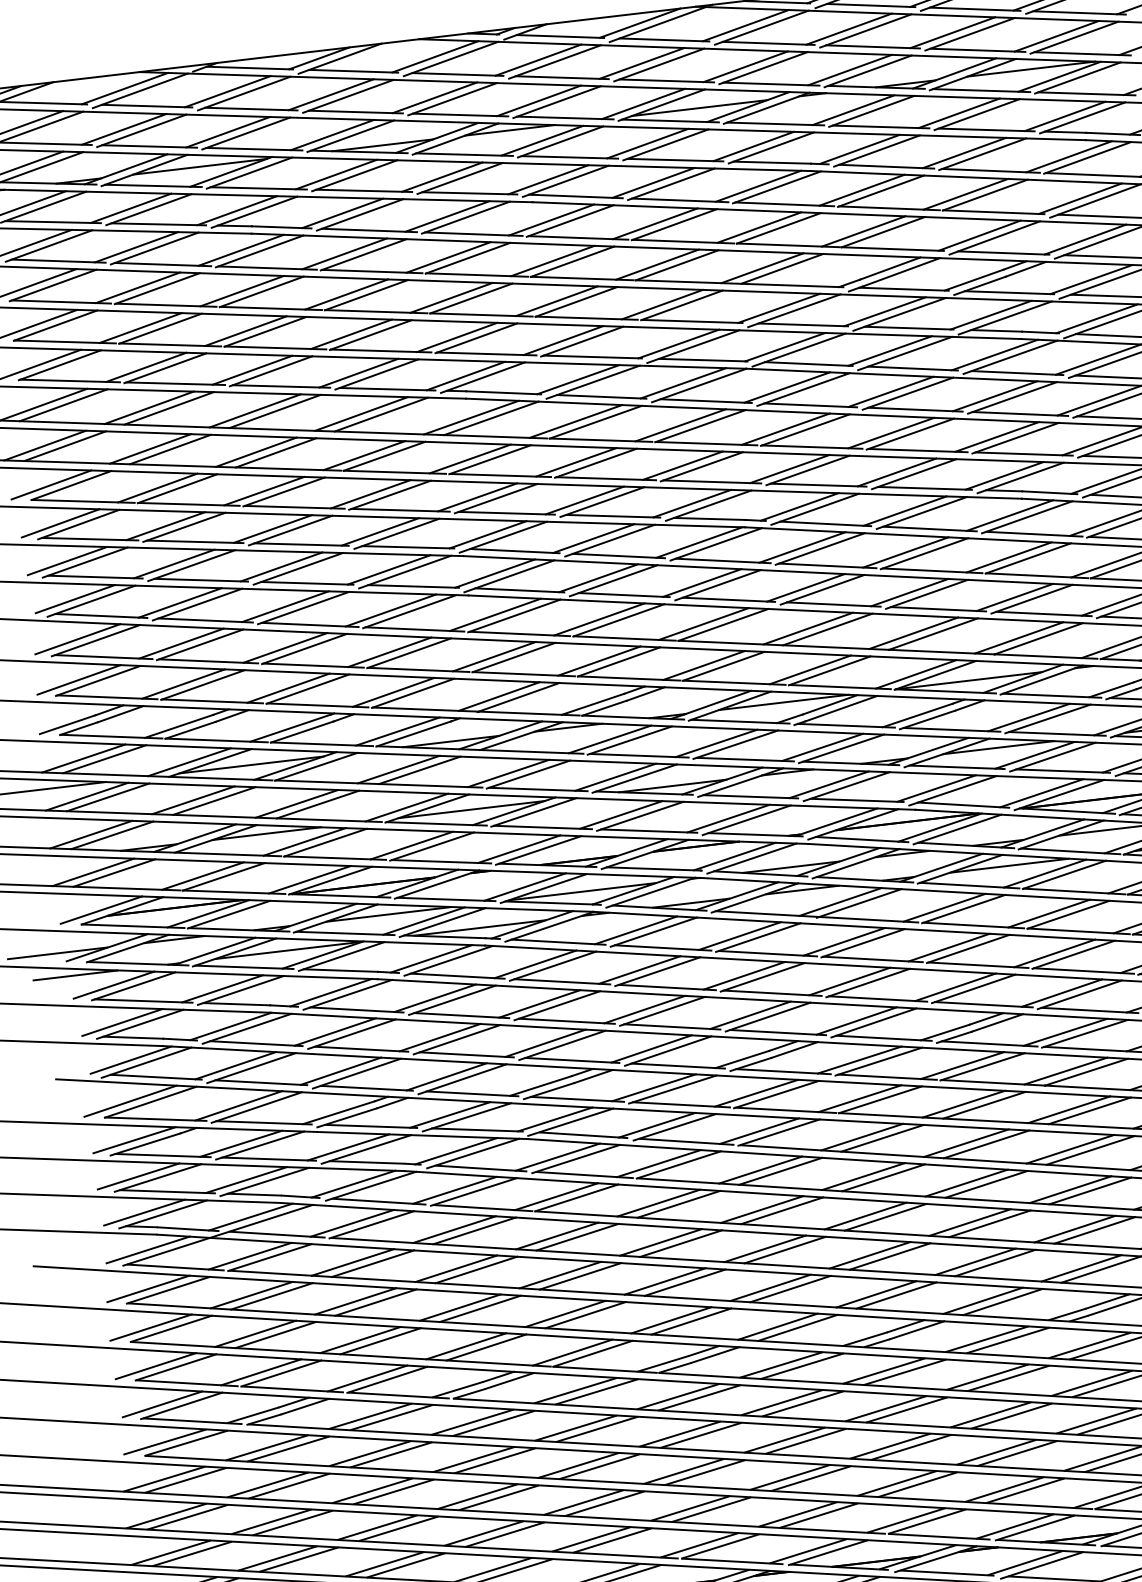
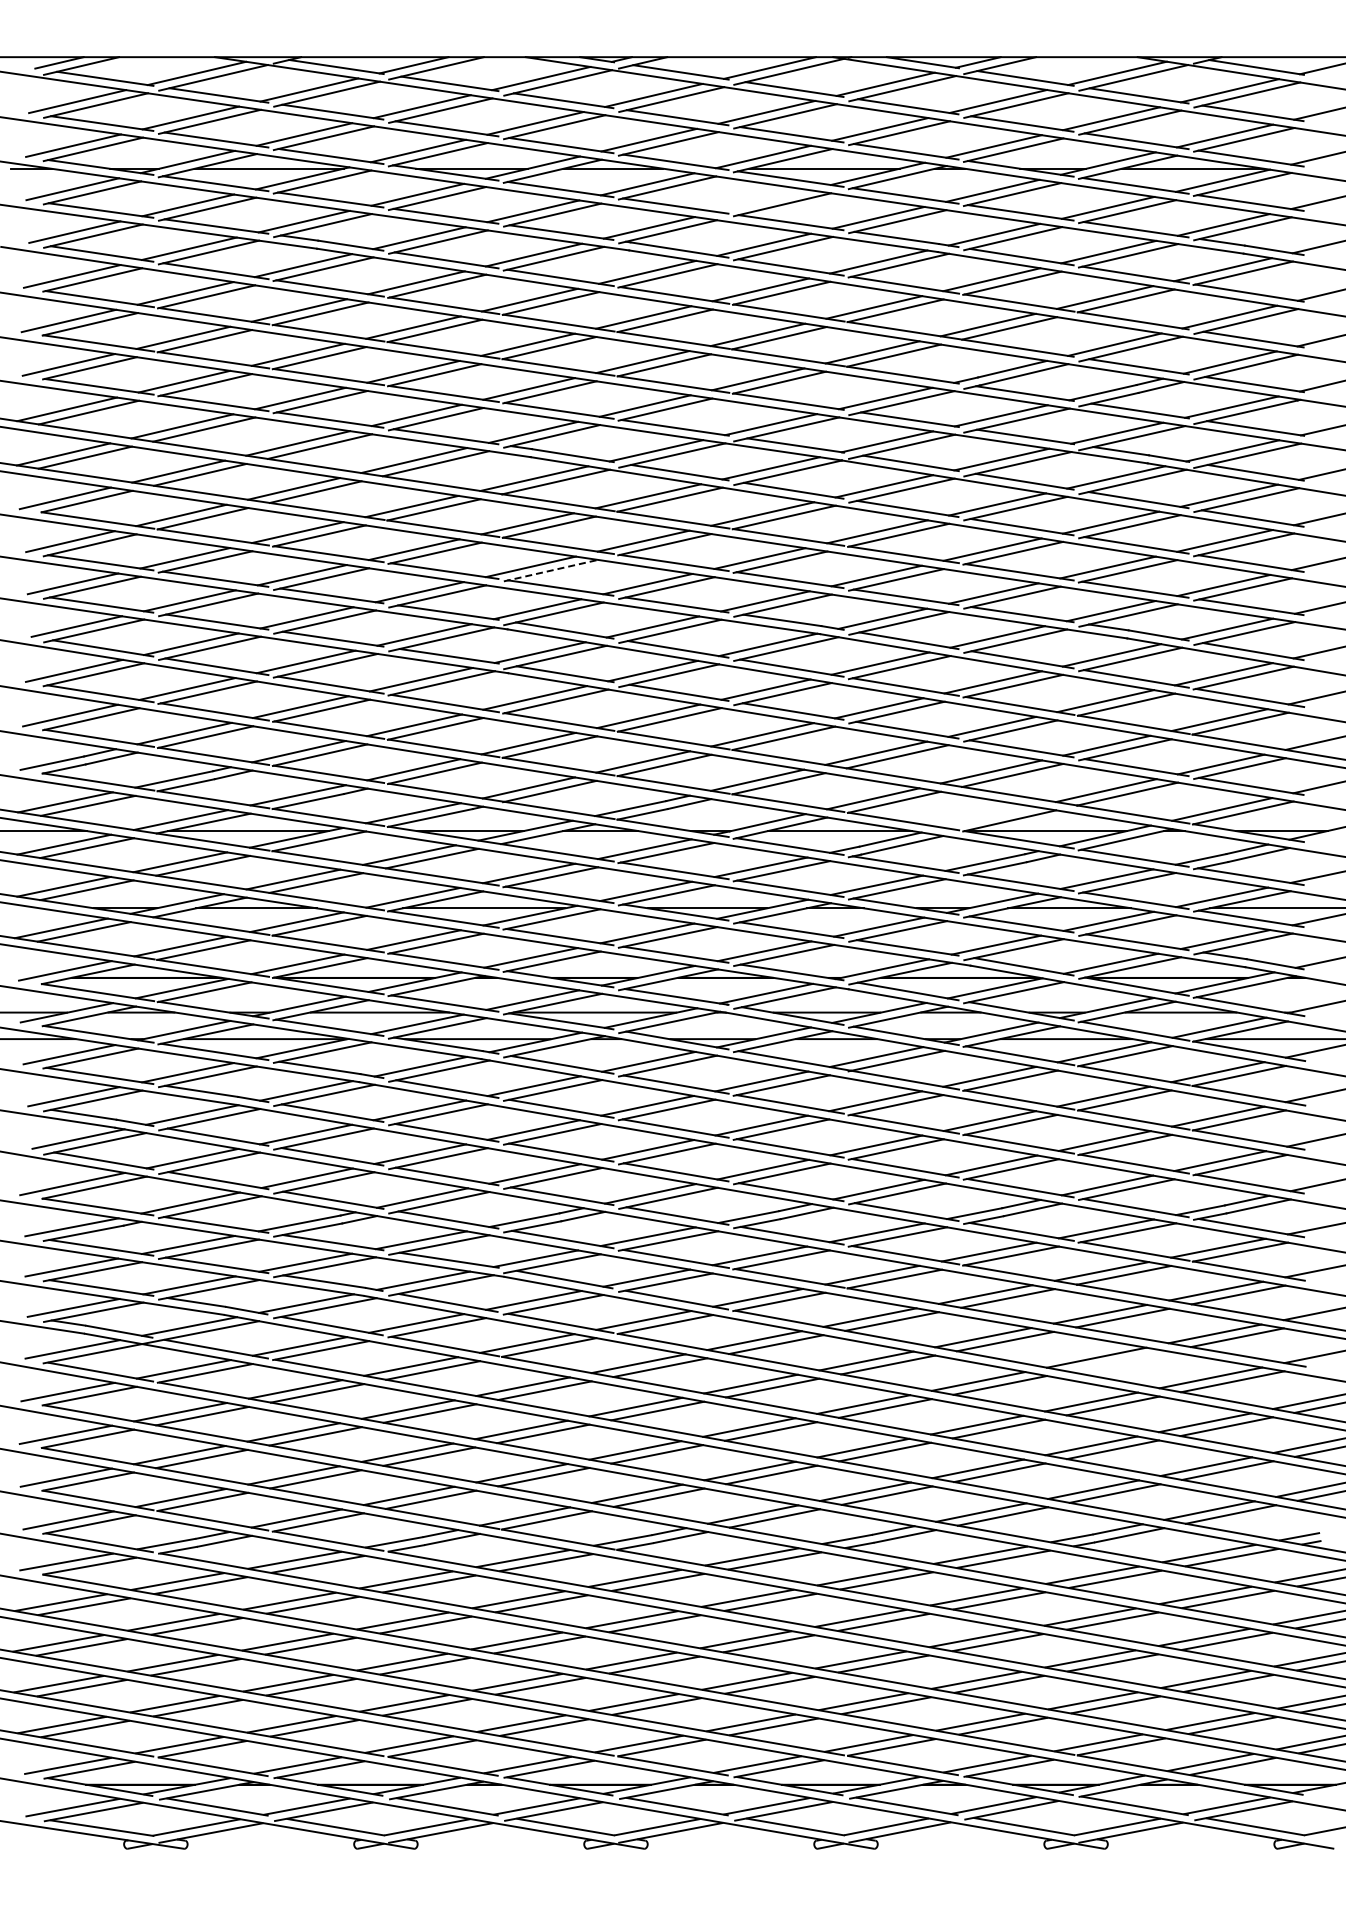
line: (647, 143) -> (762, 200), removed
line: (496, 498) -> (551, 570), solid -> dashed
line: (915, 673) -> (988, 816), removed
line: (1090, 1150) -> (1118, 1361), removed

